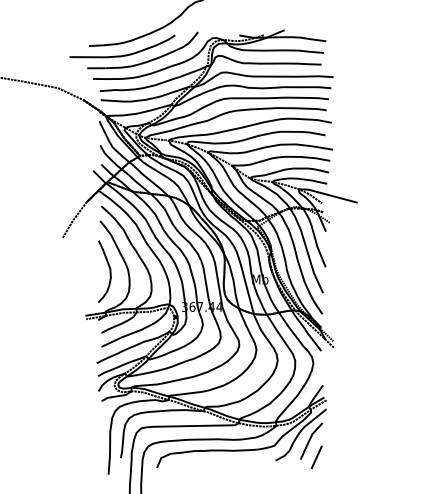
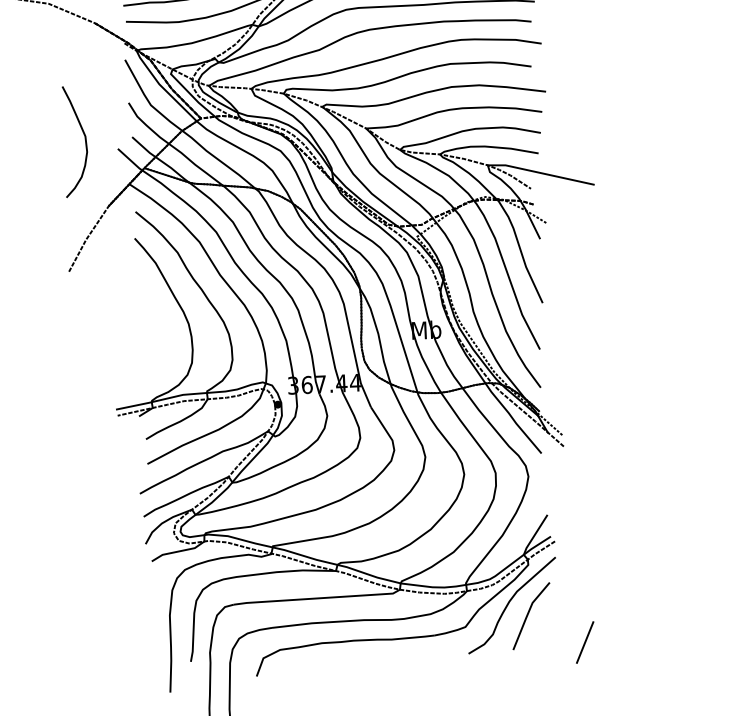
curve: (109, 271) -> (84, 141), moved
line: (316, 457) -> (584, 642), moved

